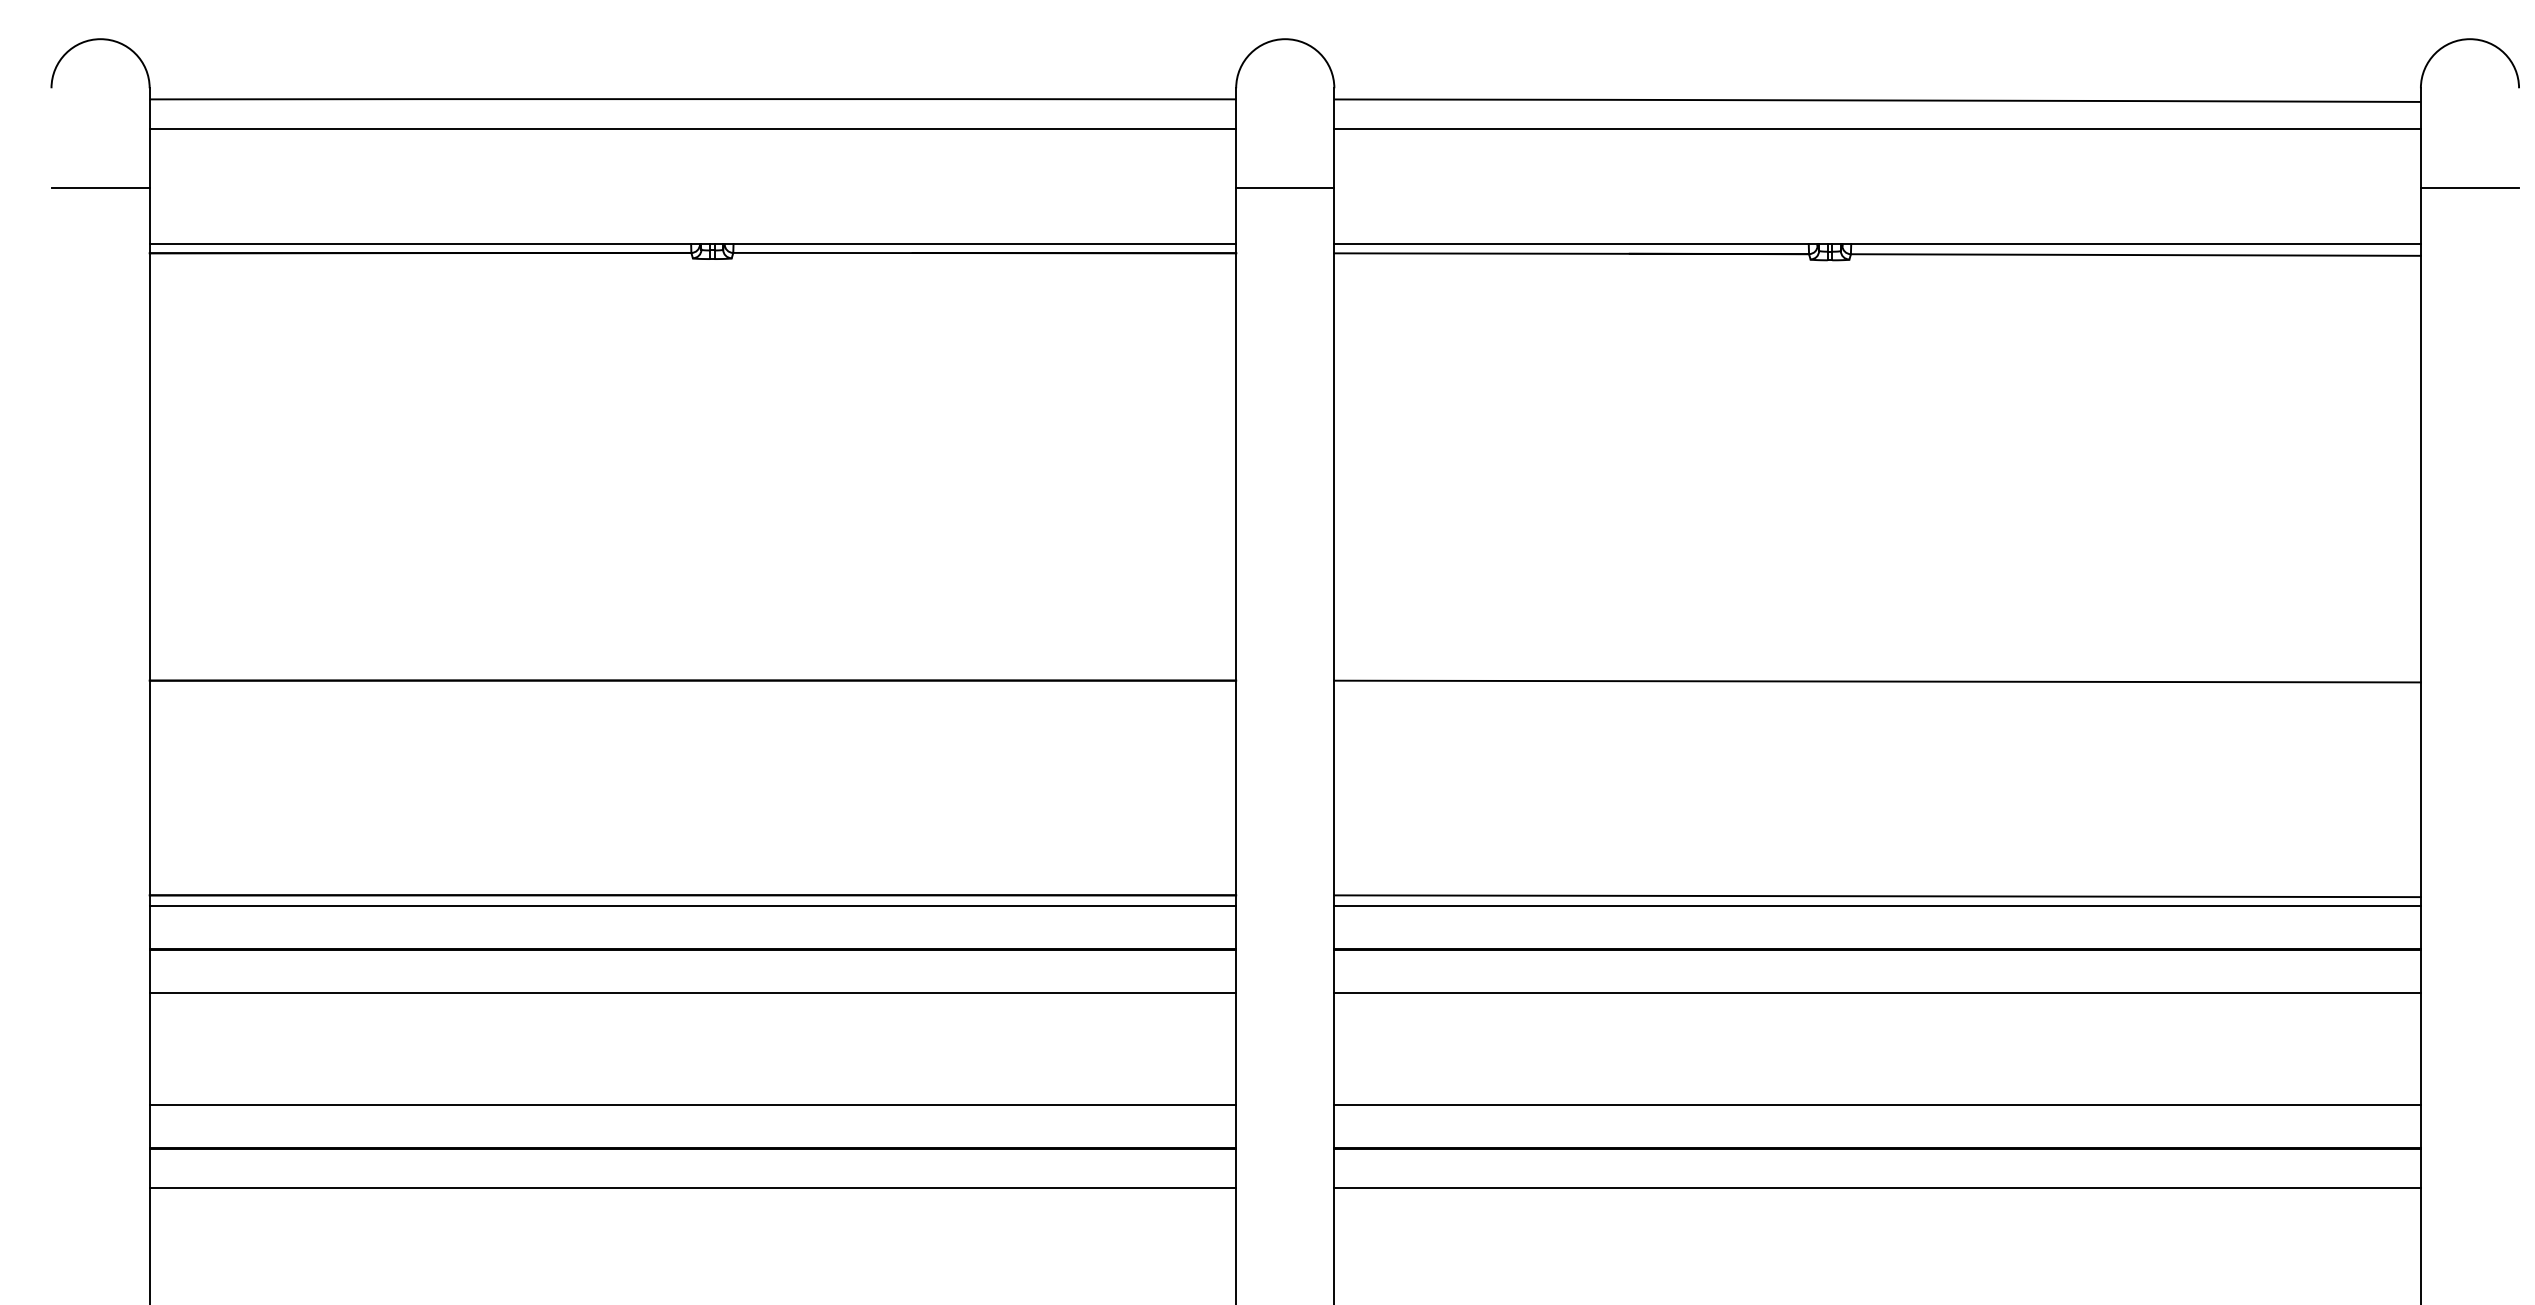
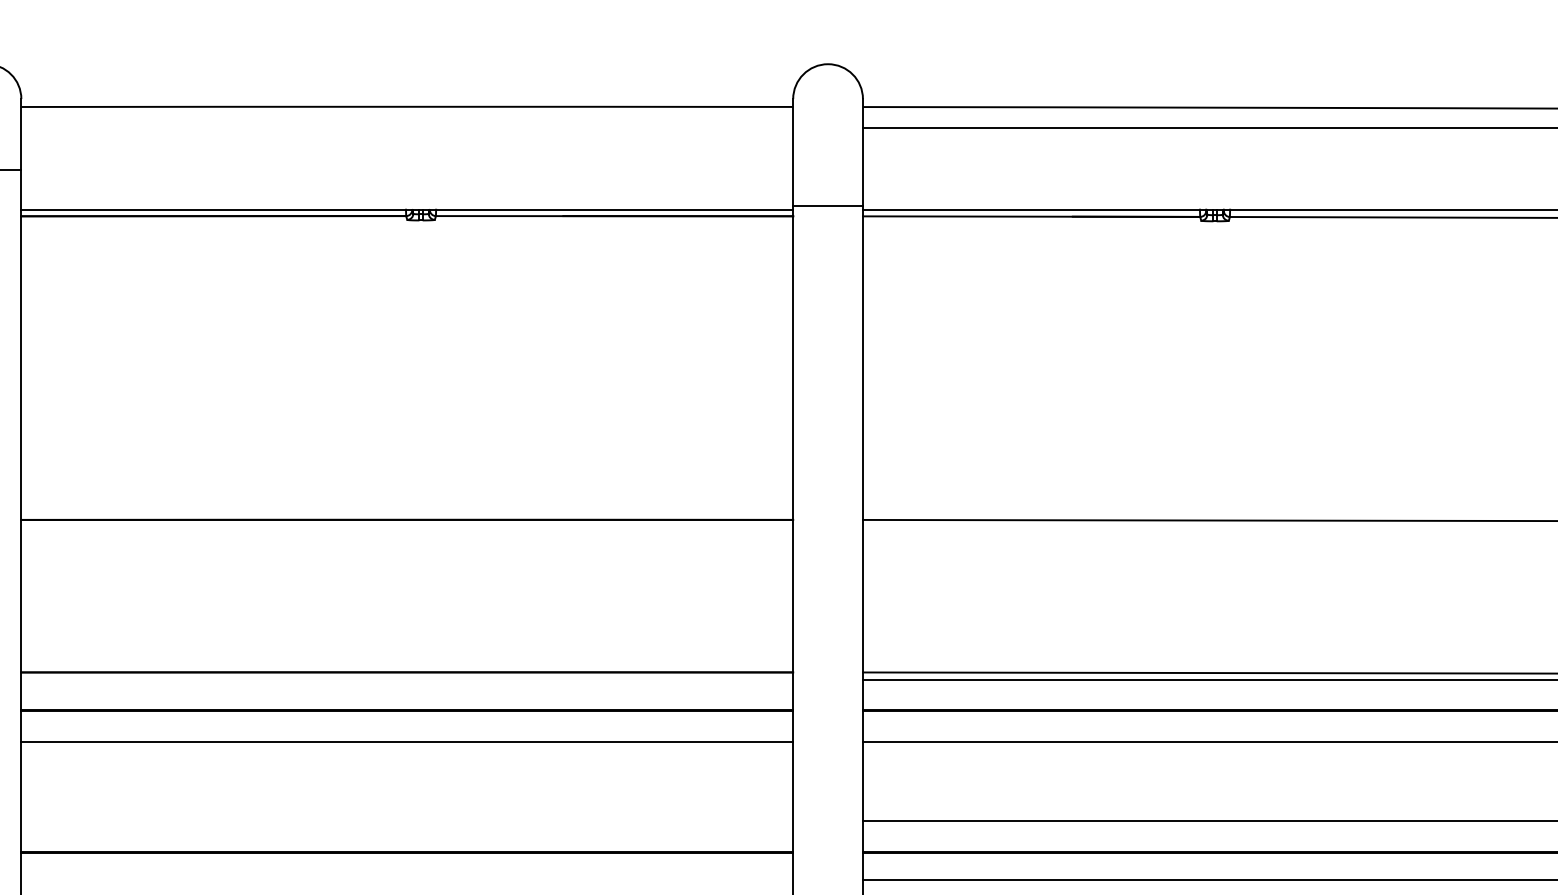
line: (692, 128) -> (406, 127), removed
line: (1285, 188) -> (828, 206), moved
line: (692, 905) -> (406, 679), removed
line: (692, 1105) -> (406, 821), removed
line: (692, 1187) -> (406, 879), removed

